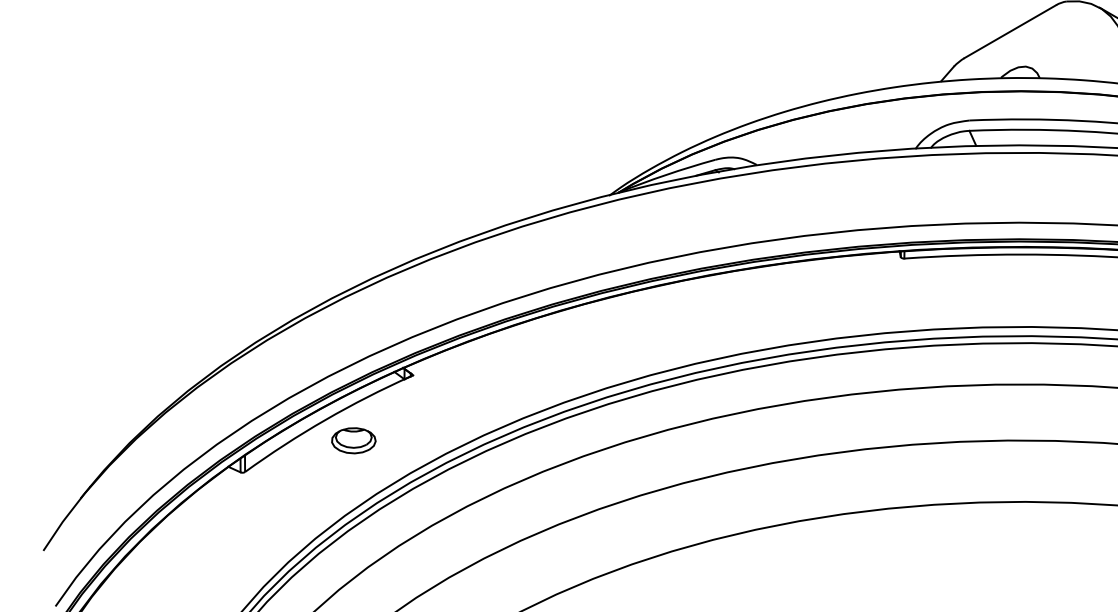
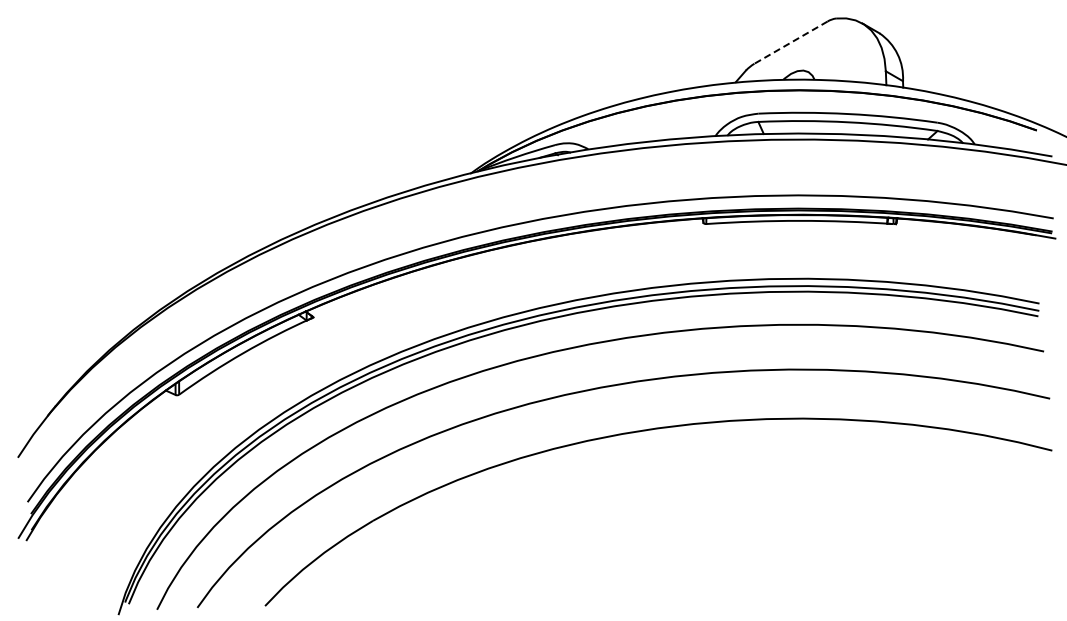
line: (1009, 31) -> (790, 42), solid -> dashed
part: (353, 440) -> (265, 369), removed

